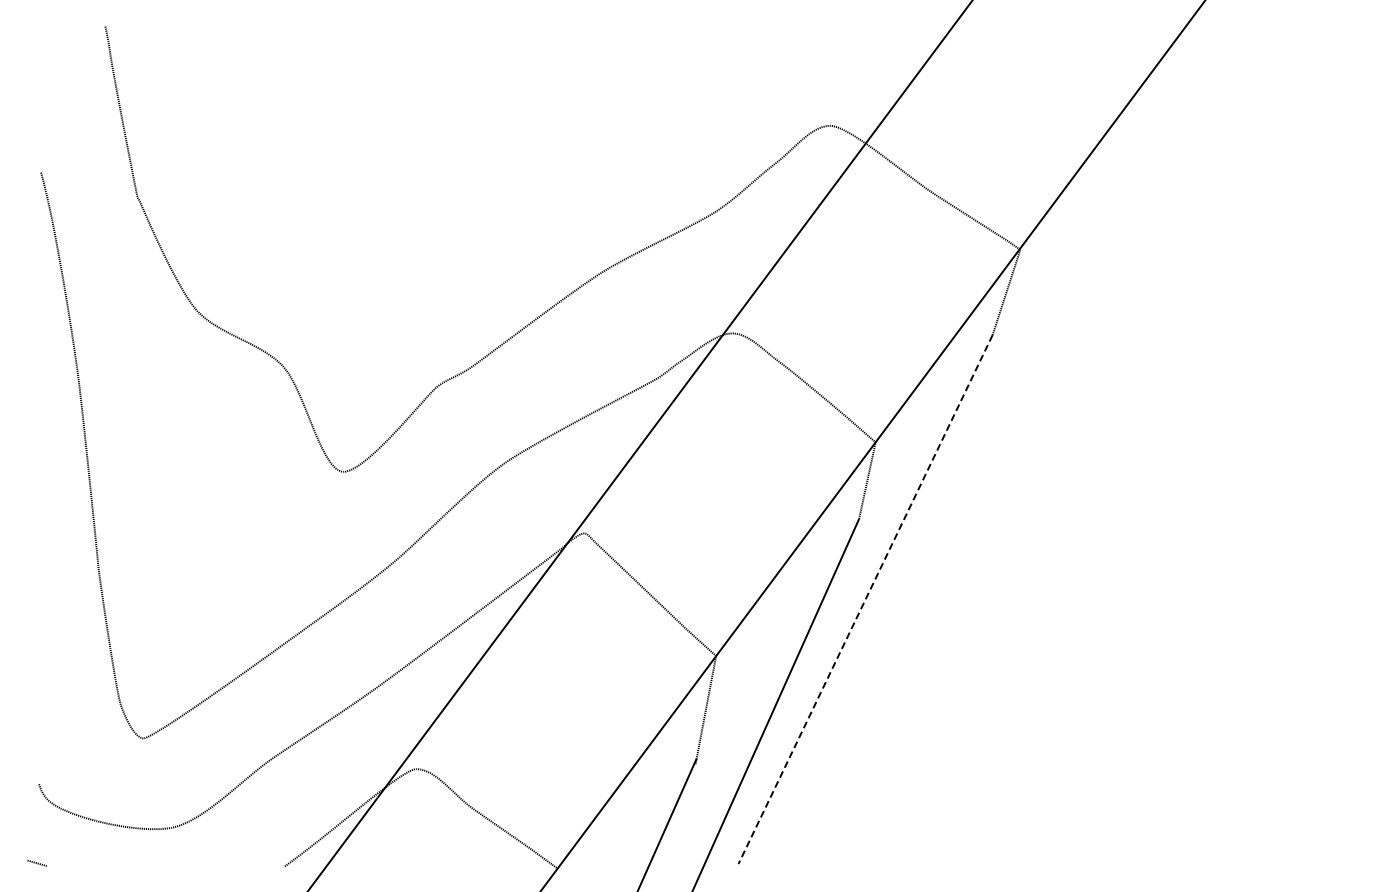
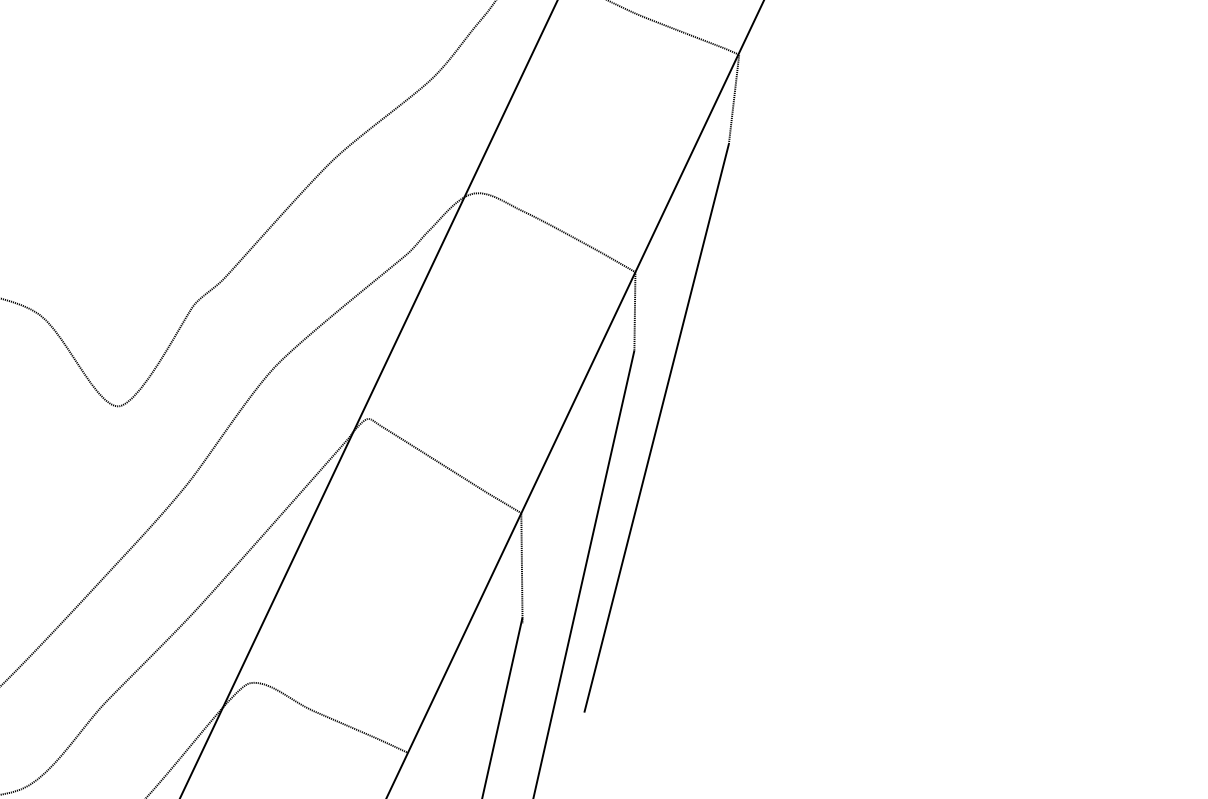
line: (865, 600) -> (656, 429), dashed -> solid

